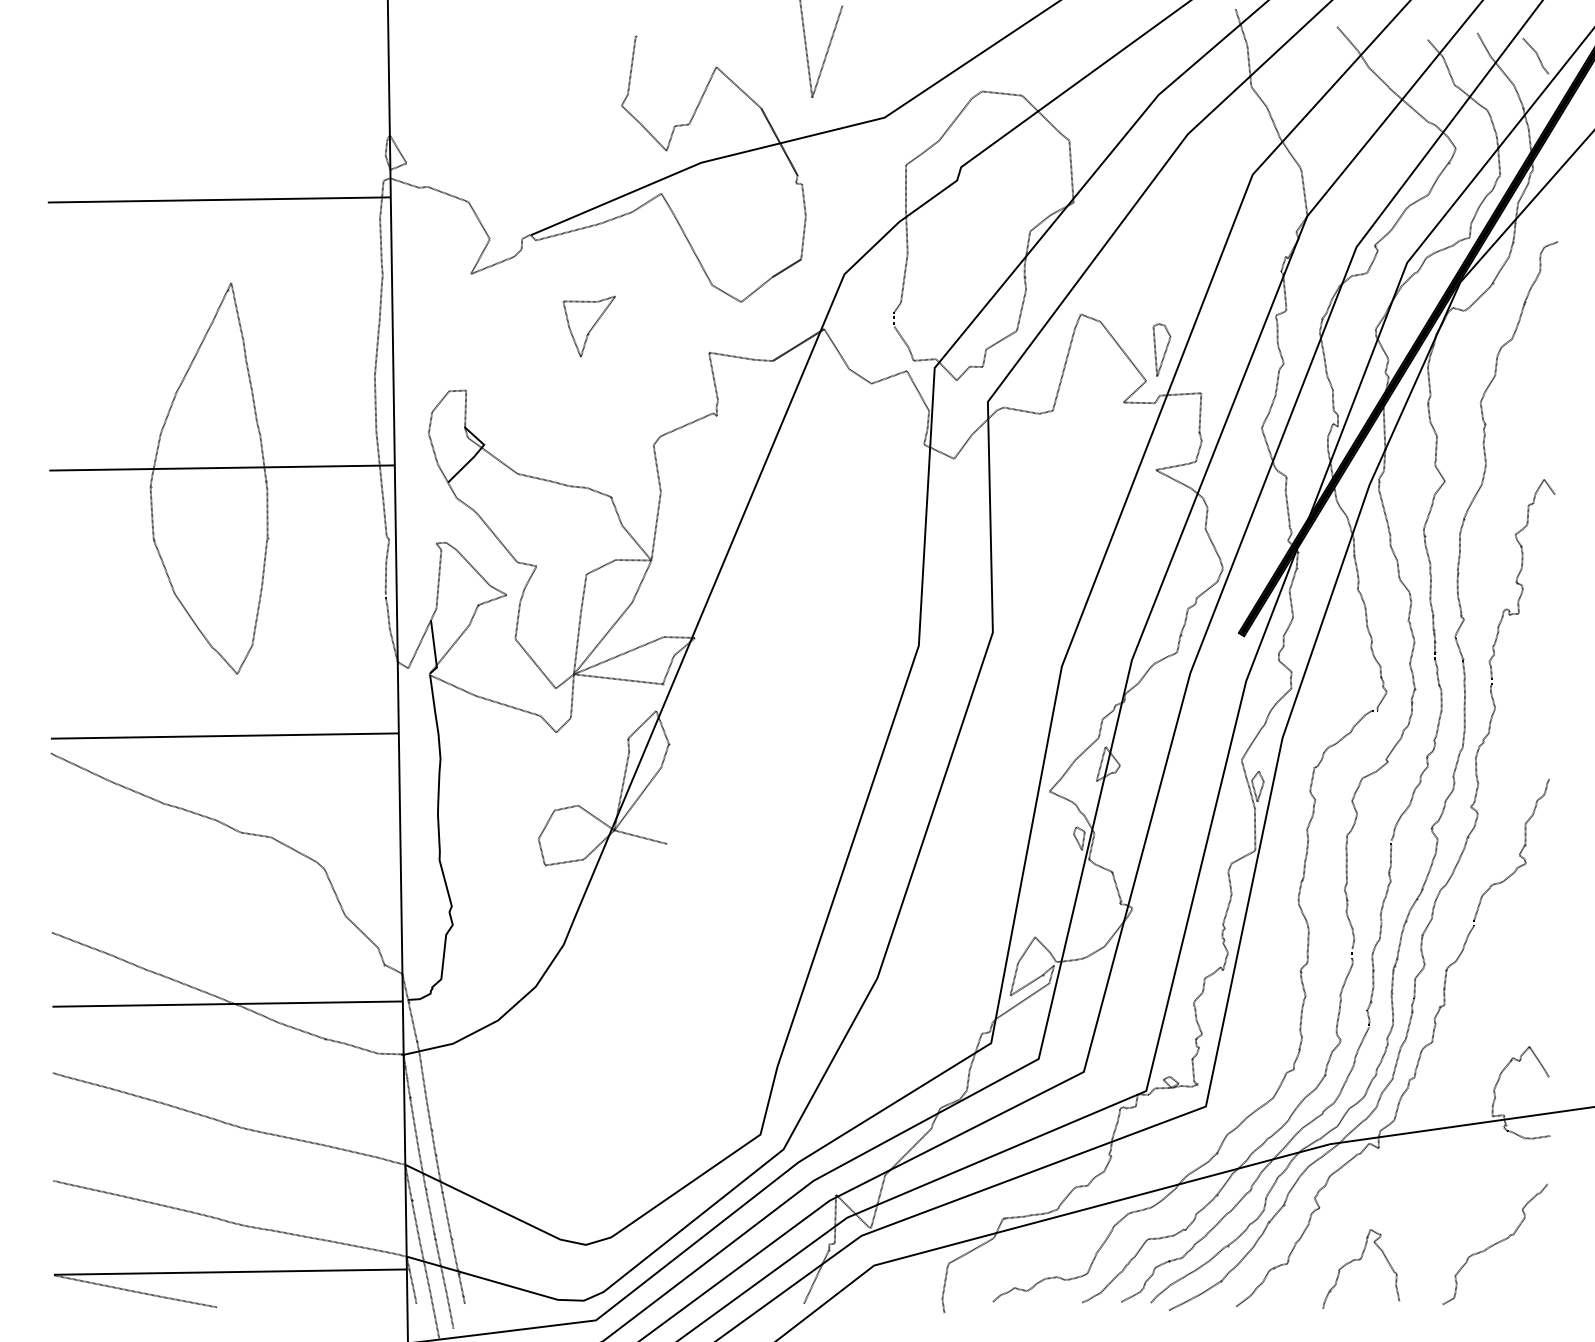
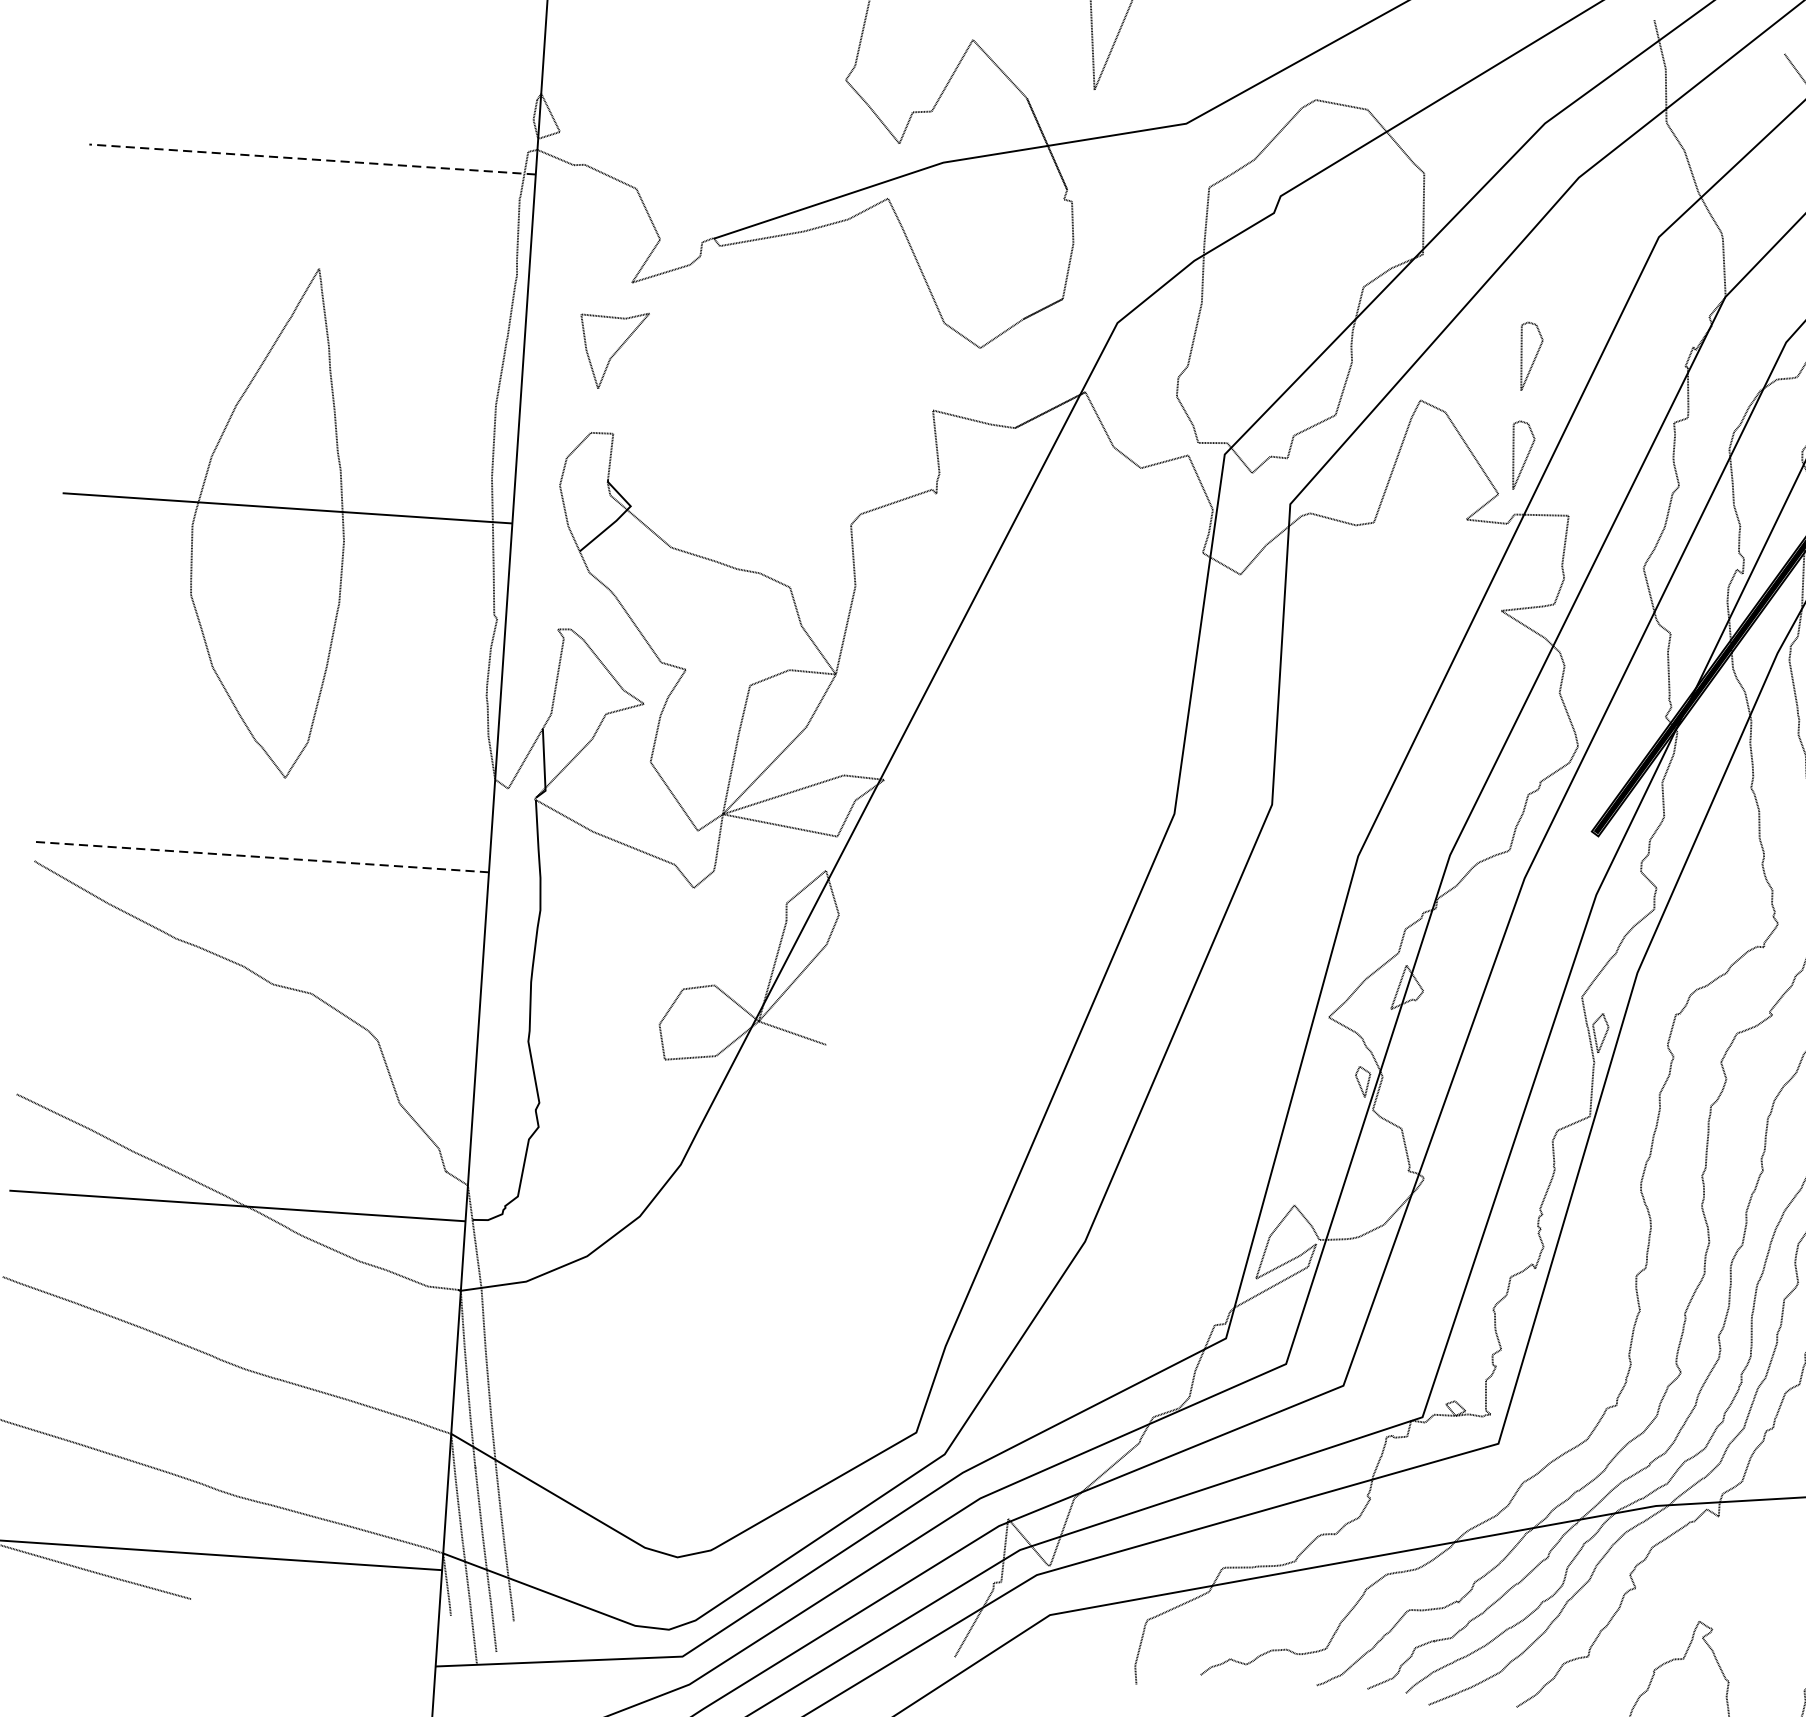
line: (218, 199) -> (311, 158), solid -> dashed
part: (1161, 273) -> (1529, 355), added
part: (588, 326) -> (611, 349), moved
line: (224, 736) -> (261, 857), solid -> dashed

